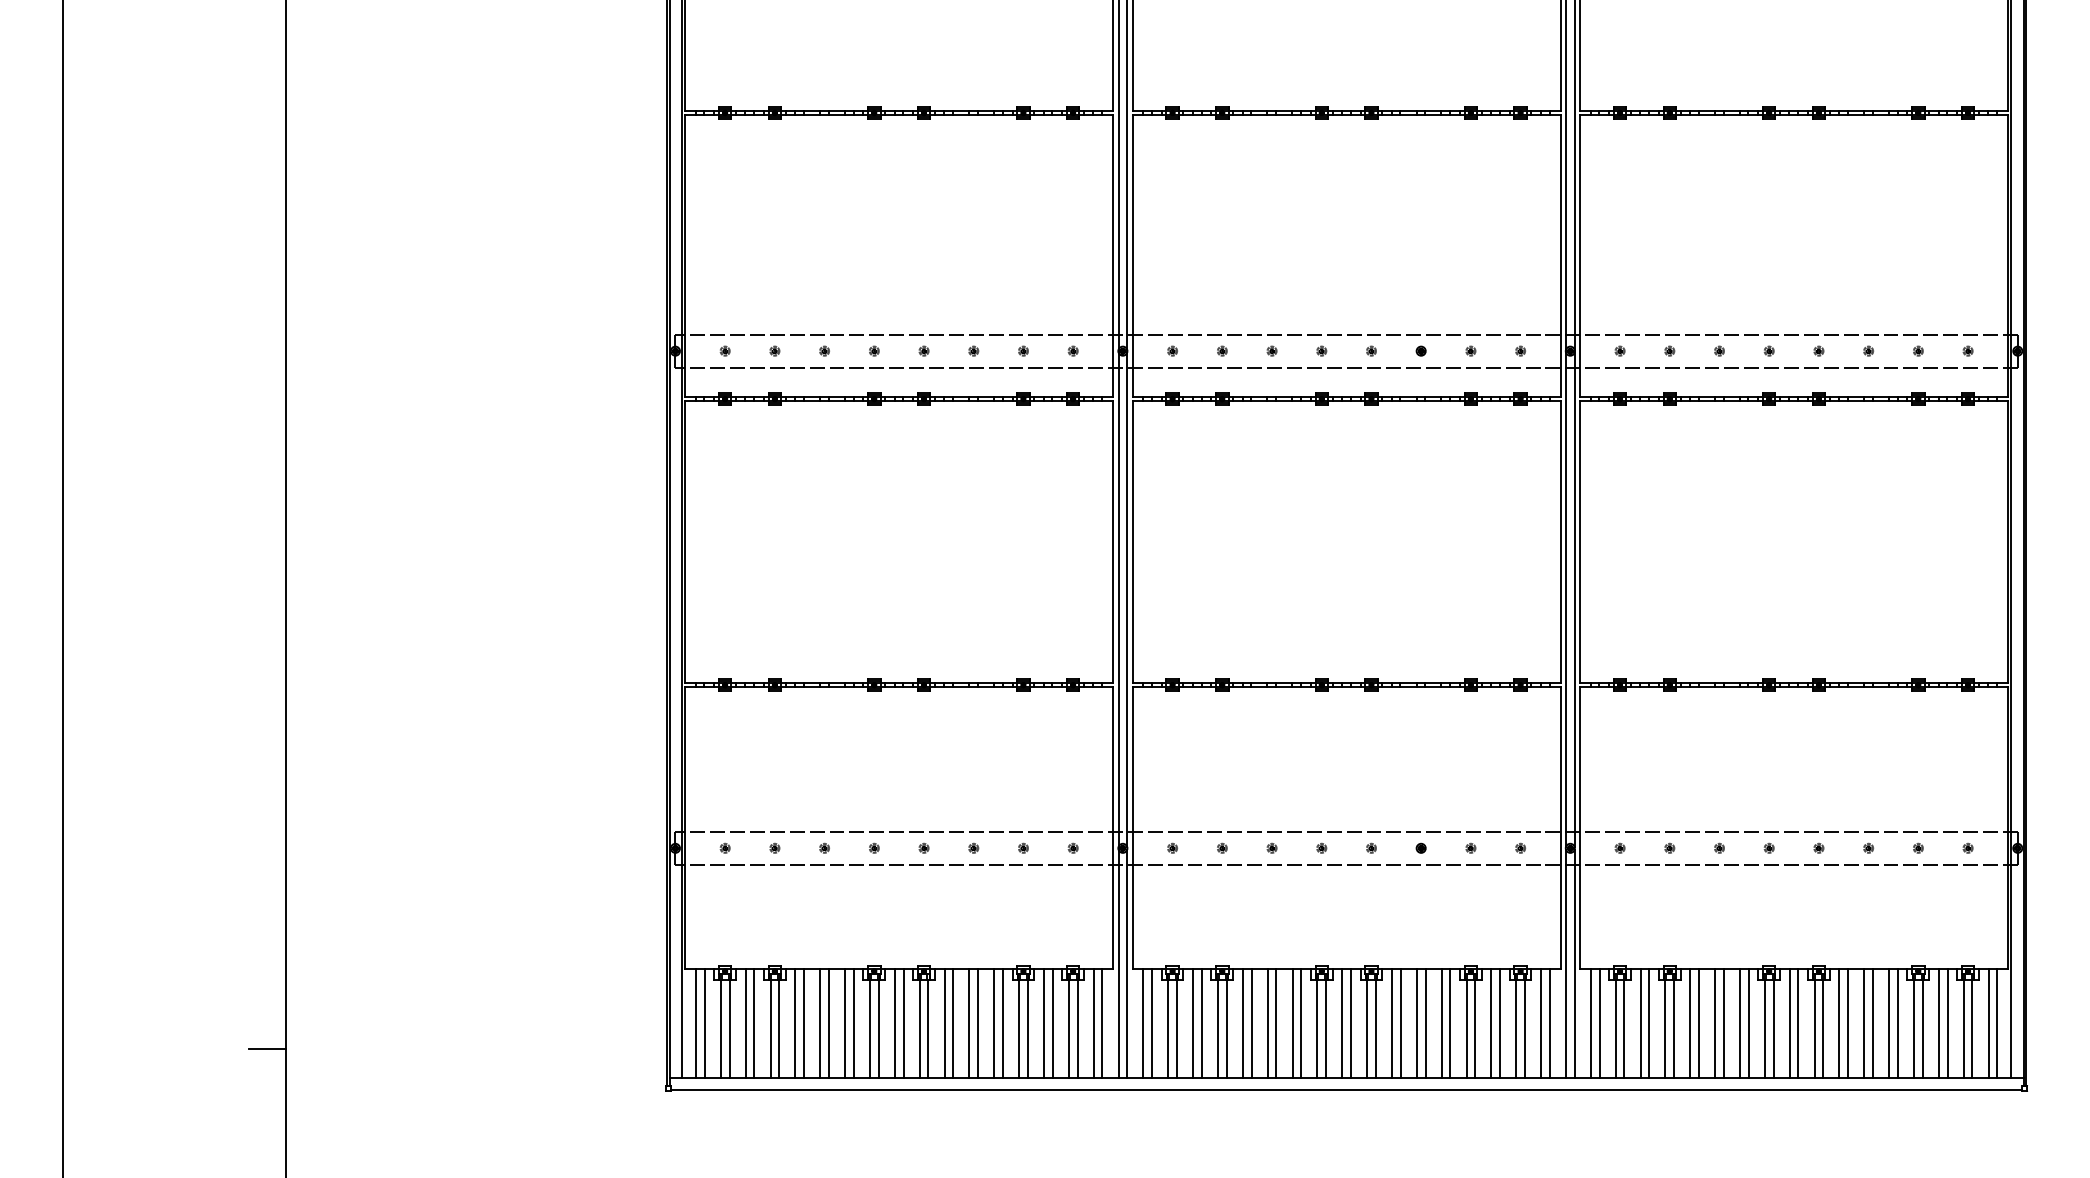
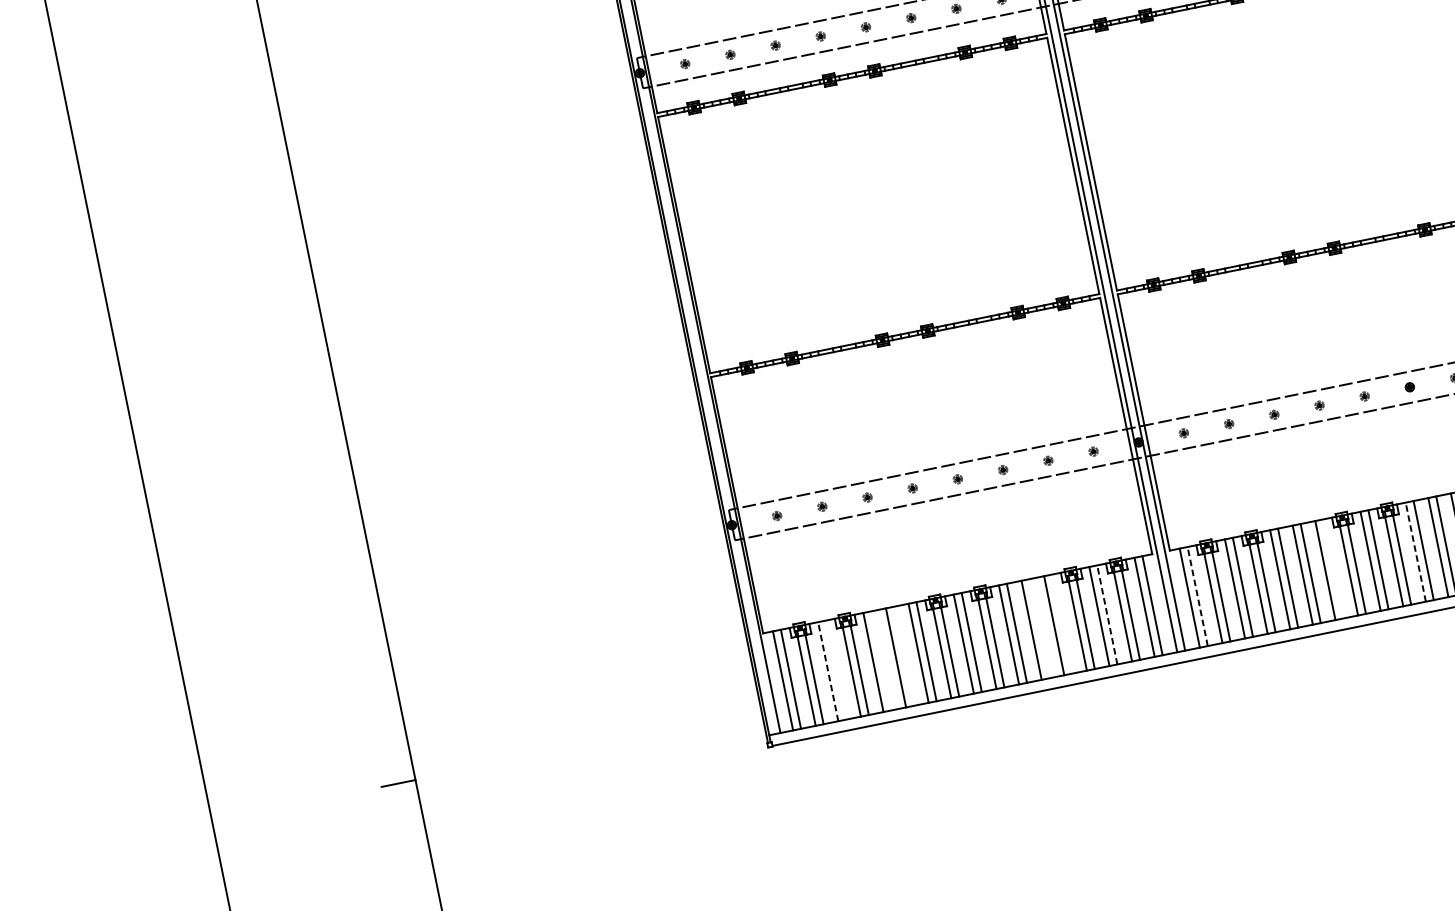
line: (745, 1023) -> (828, 671), solid -> dashed
line: (754, 1023) -> (836, 669), removed
line: (804, 1023) -> (881, 660), removed
line: (828, 1023) -> (903, 656), removed
line: (978, 1023) -> (1039, 628), removed
line: (1002, 1023) -> (1061, 623), removed
line: (1052, 1023) -> (1107, 614), solid -> dashed
line: (1152, 1023) -> (1198, 596), solid -> dashed
line: (1301, 1023) -> (1333, 568), removed
line: (1391, 1023) -> (1415, 552), solid -> dashed

